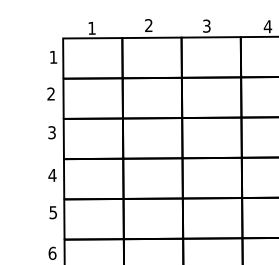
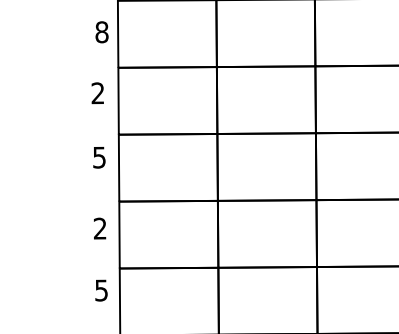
text: (53, 56) -> (101, 30), 1 -> 8
text: (51, 132) -> (98, 157), 3 -> 5
text: (52, 174) -> (100, 227), 4 -> 2

